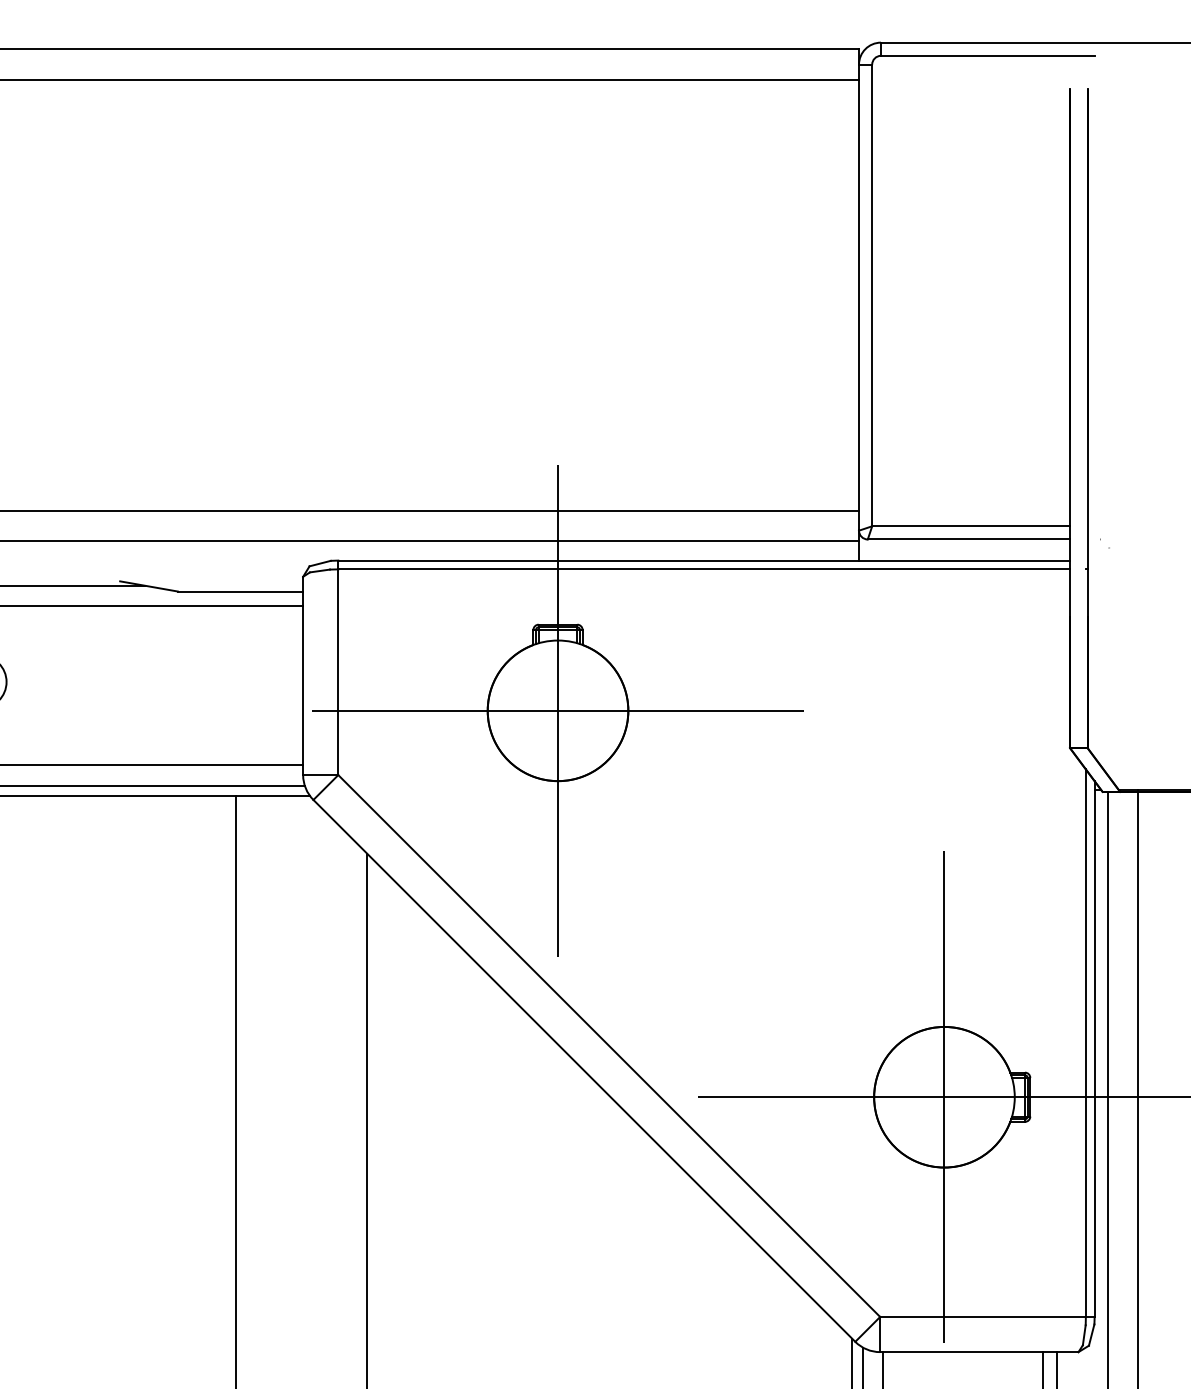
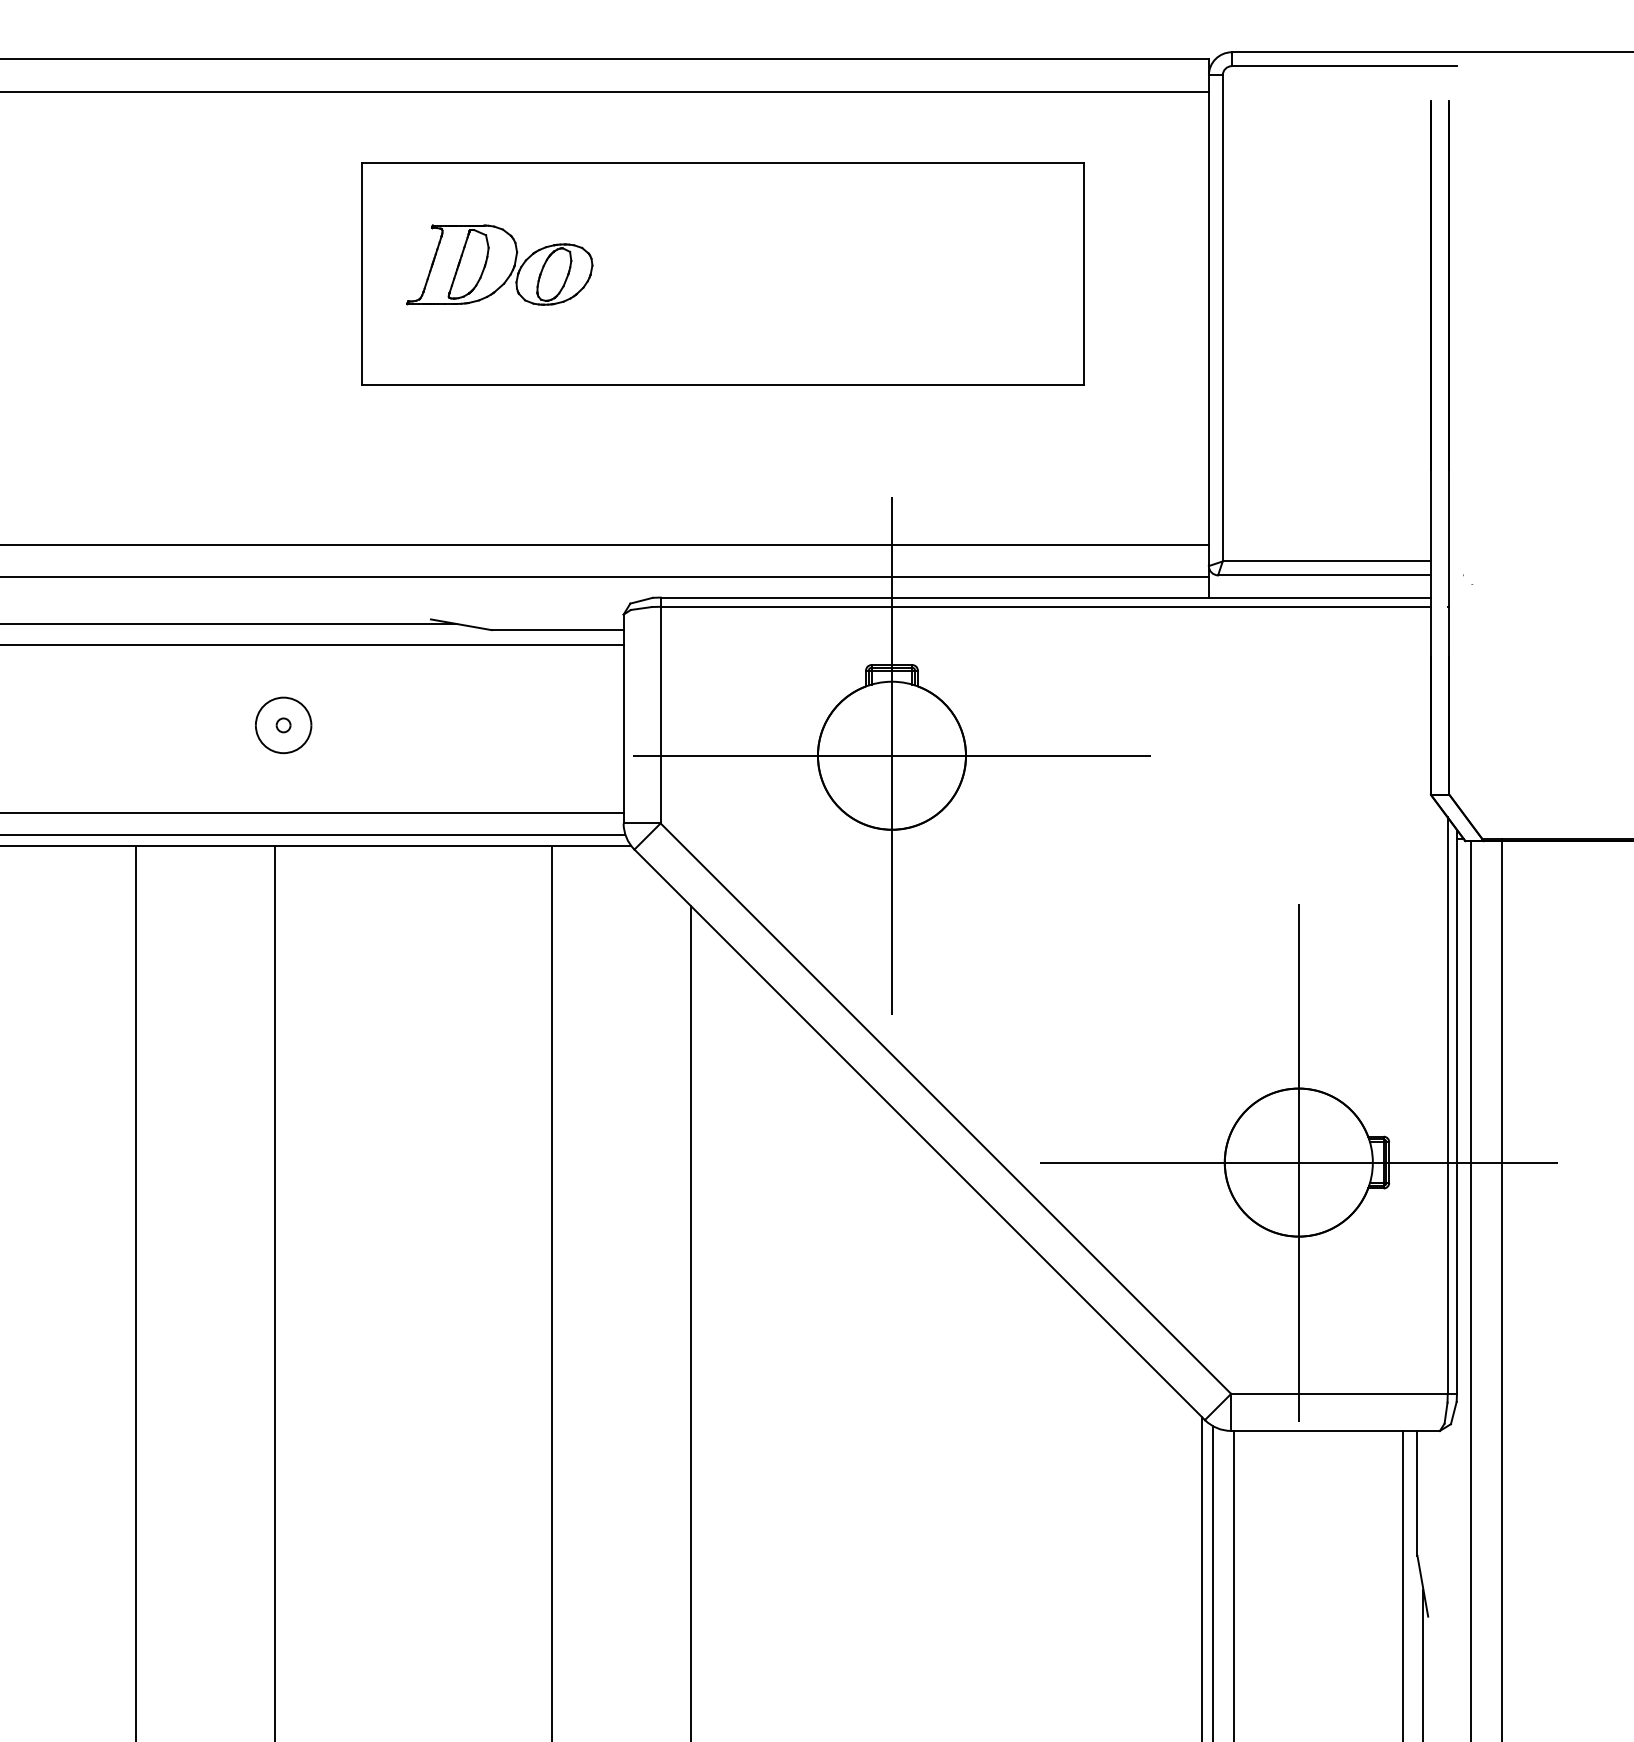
part: (397, 252) -> (722, 273), added

